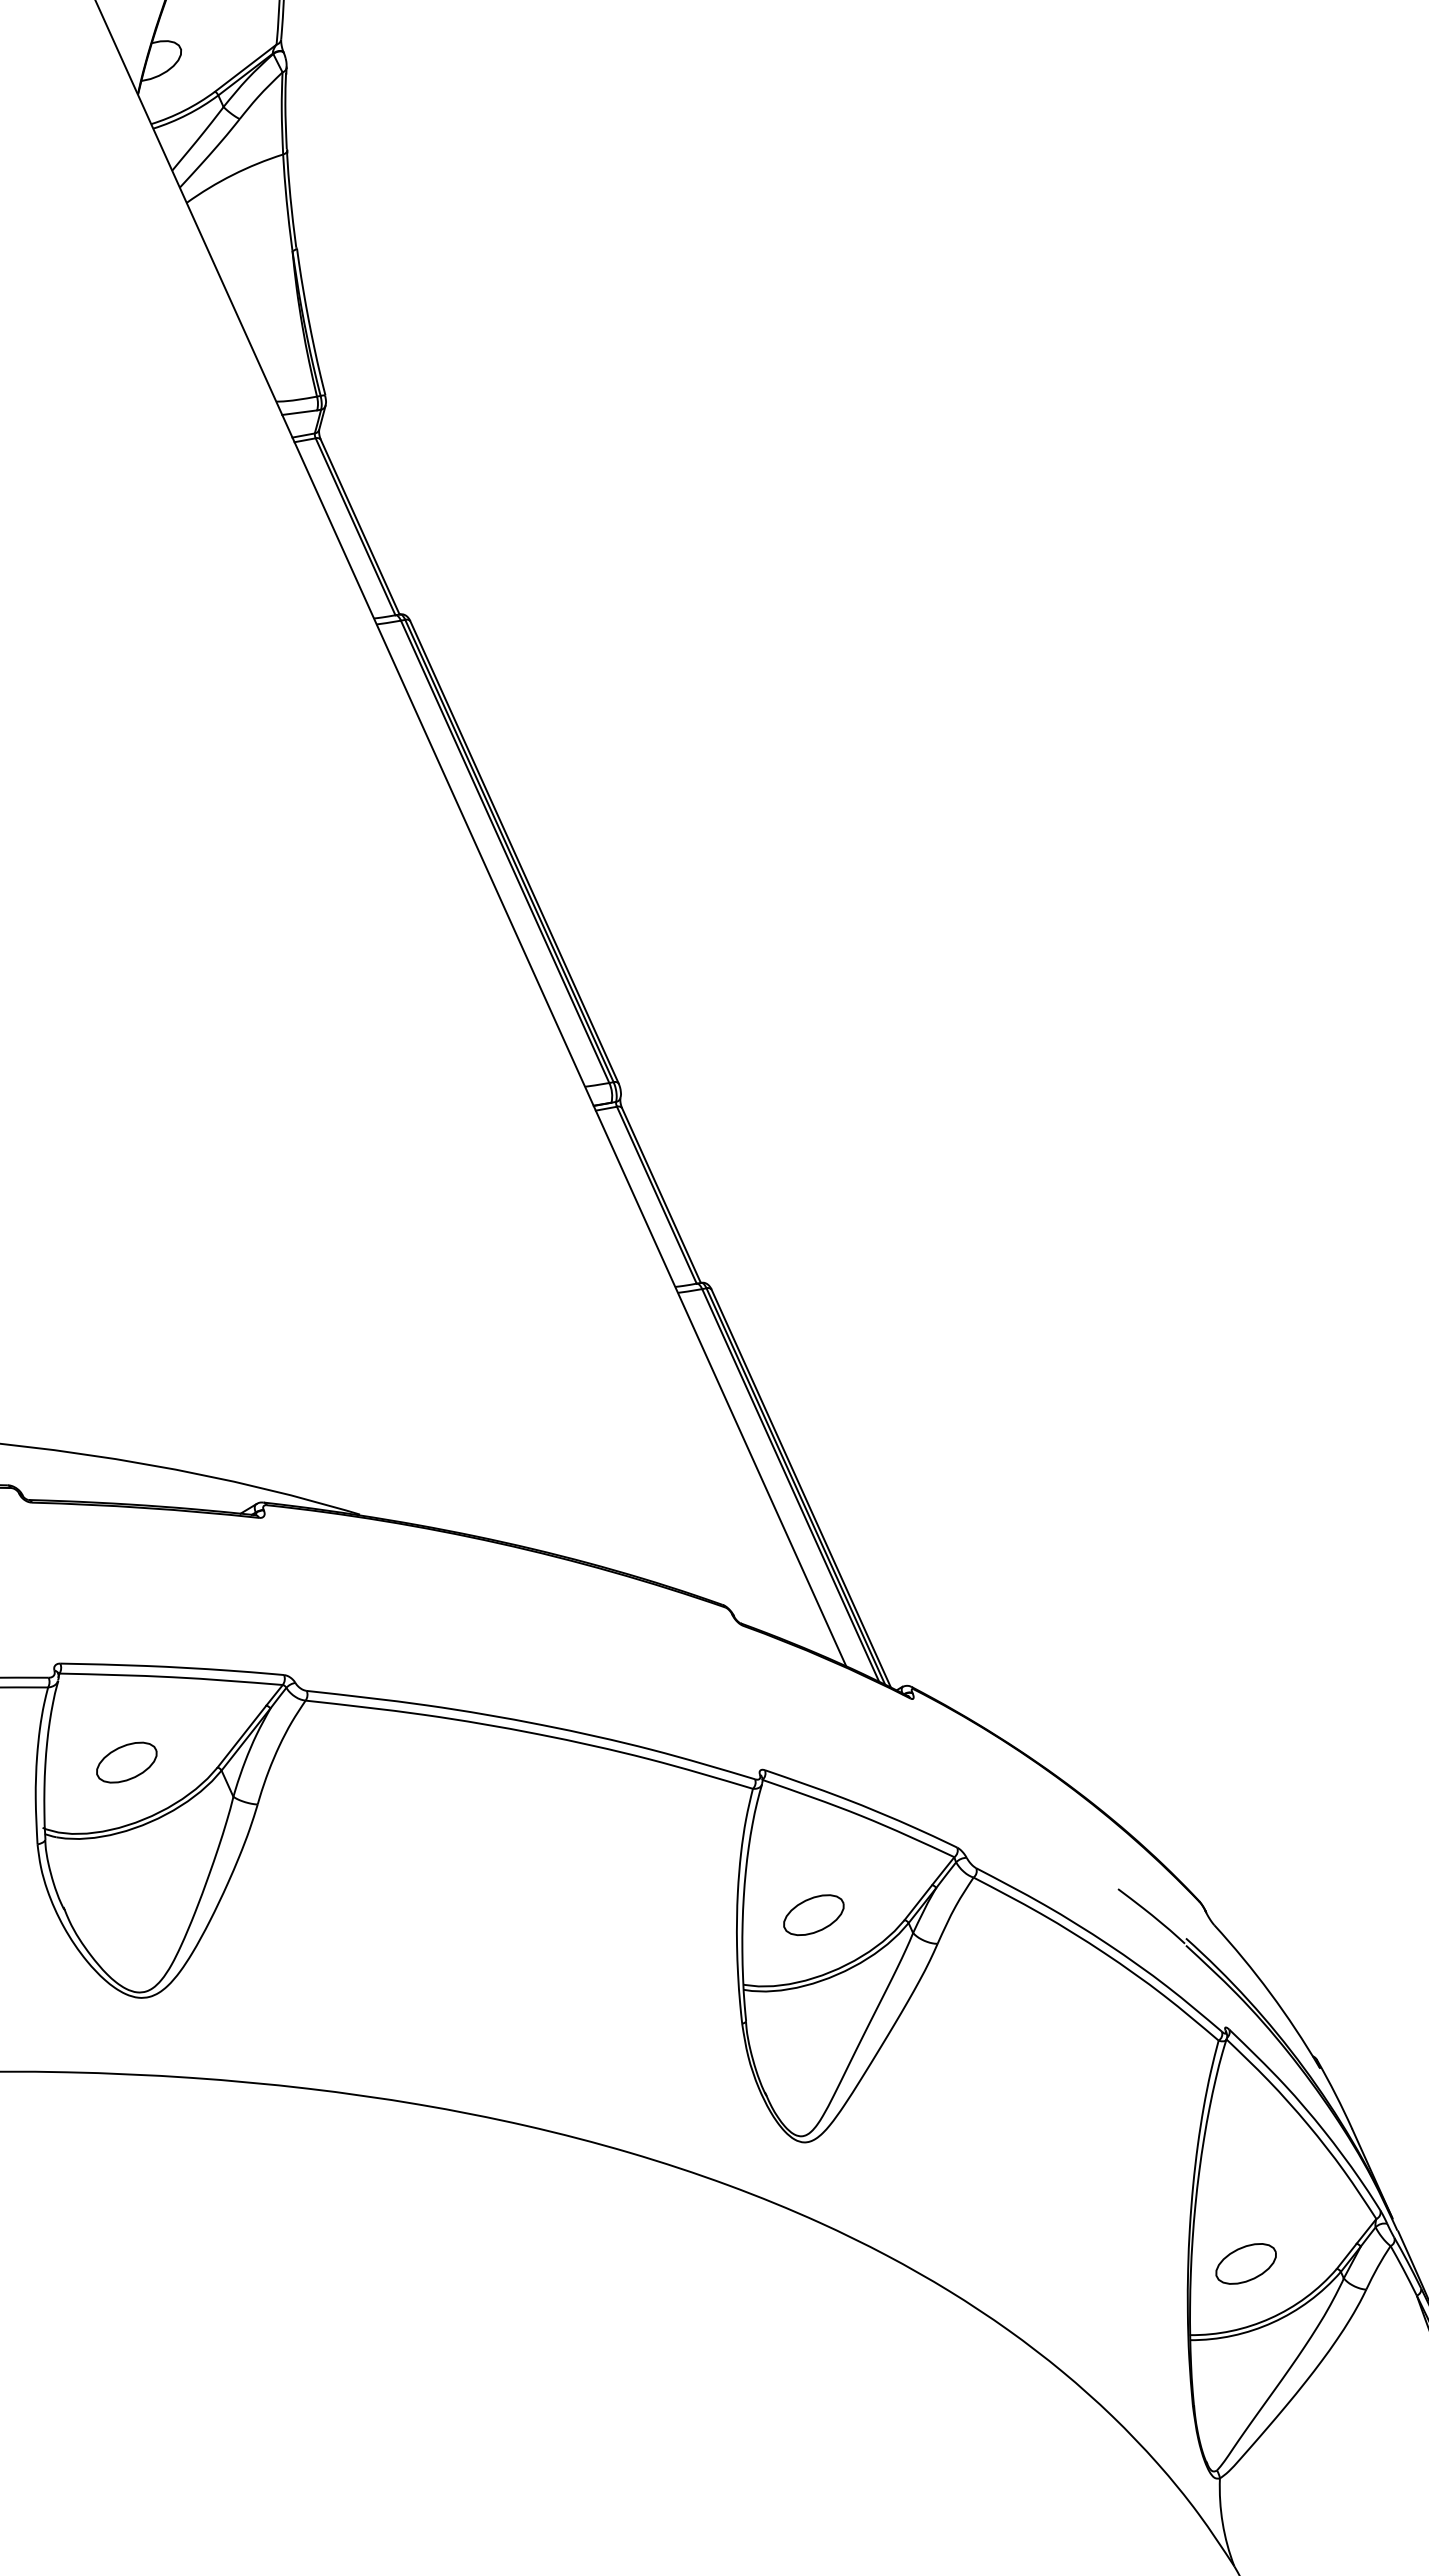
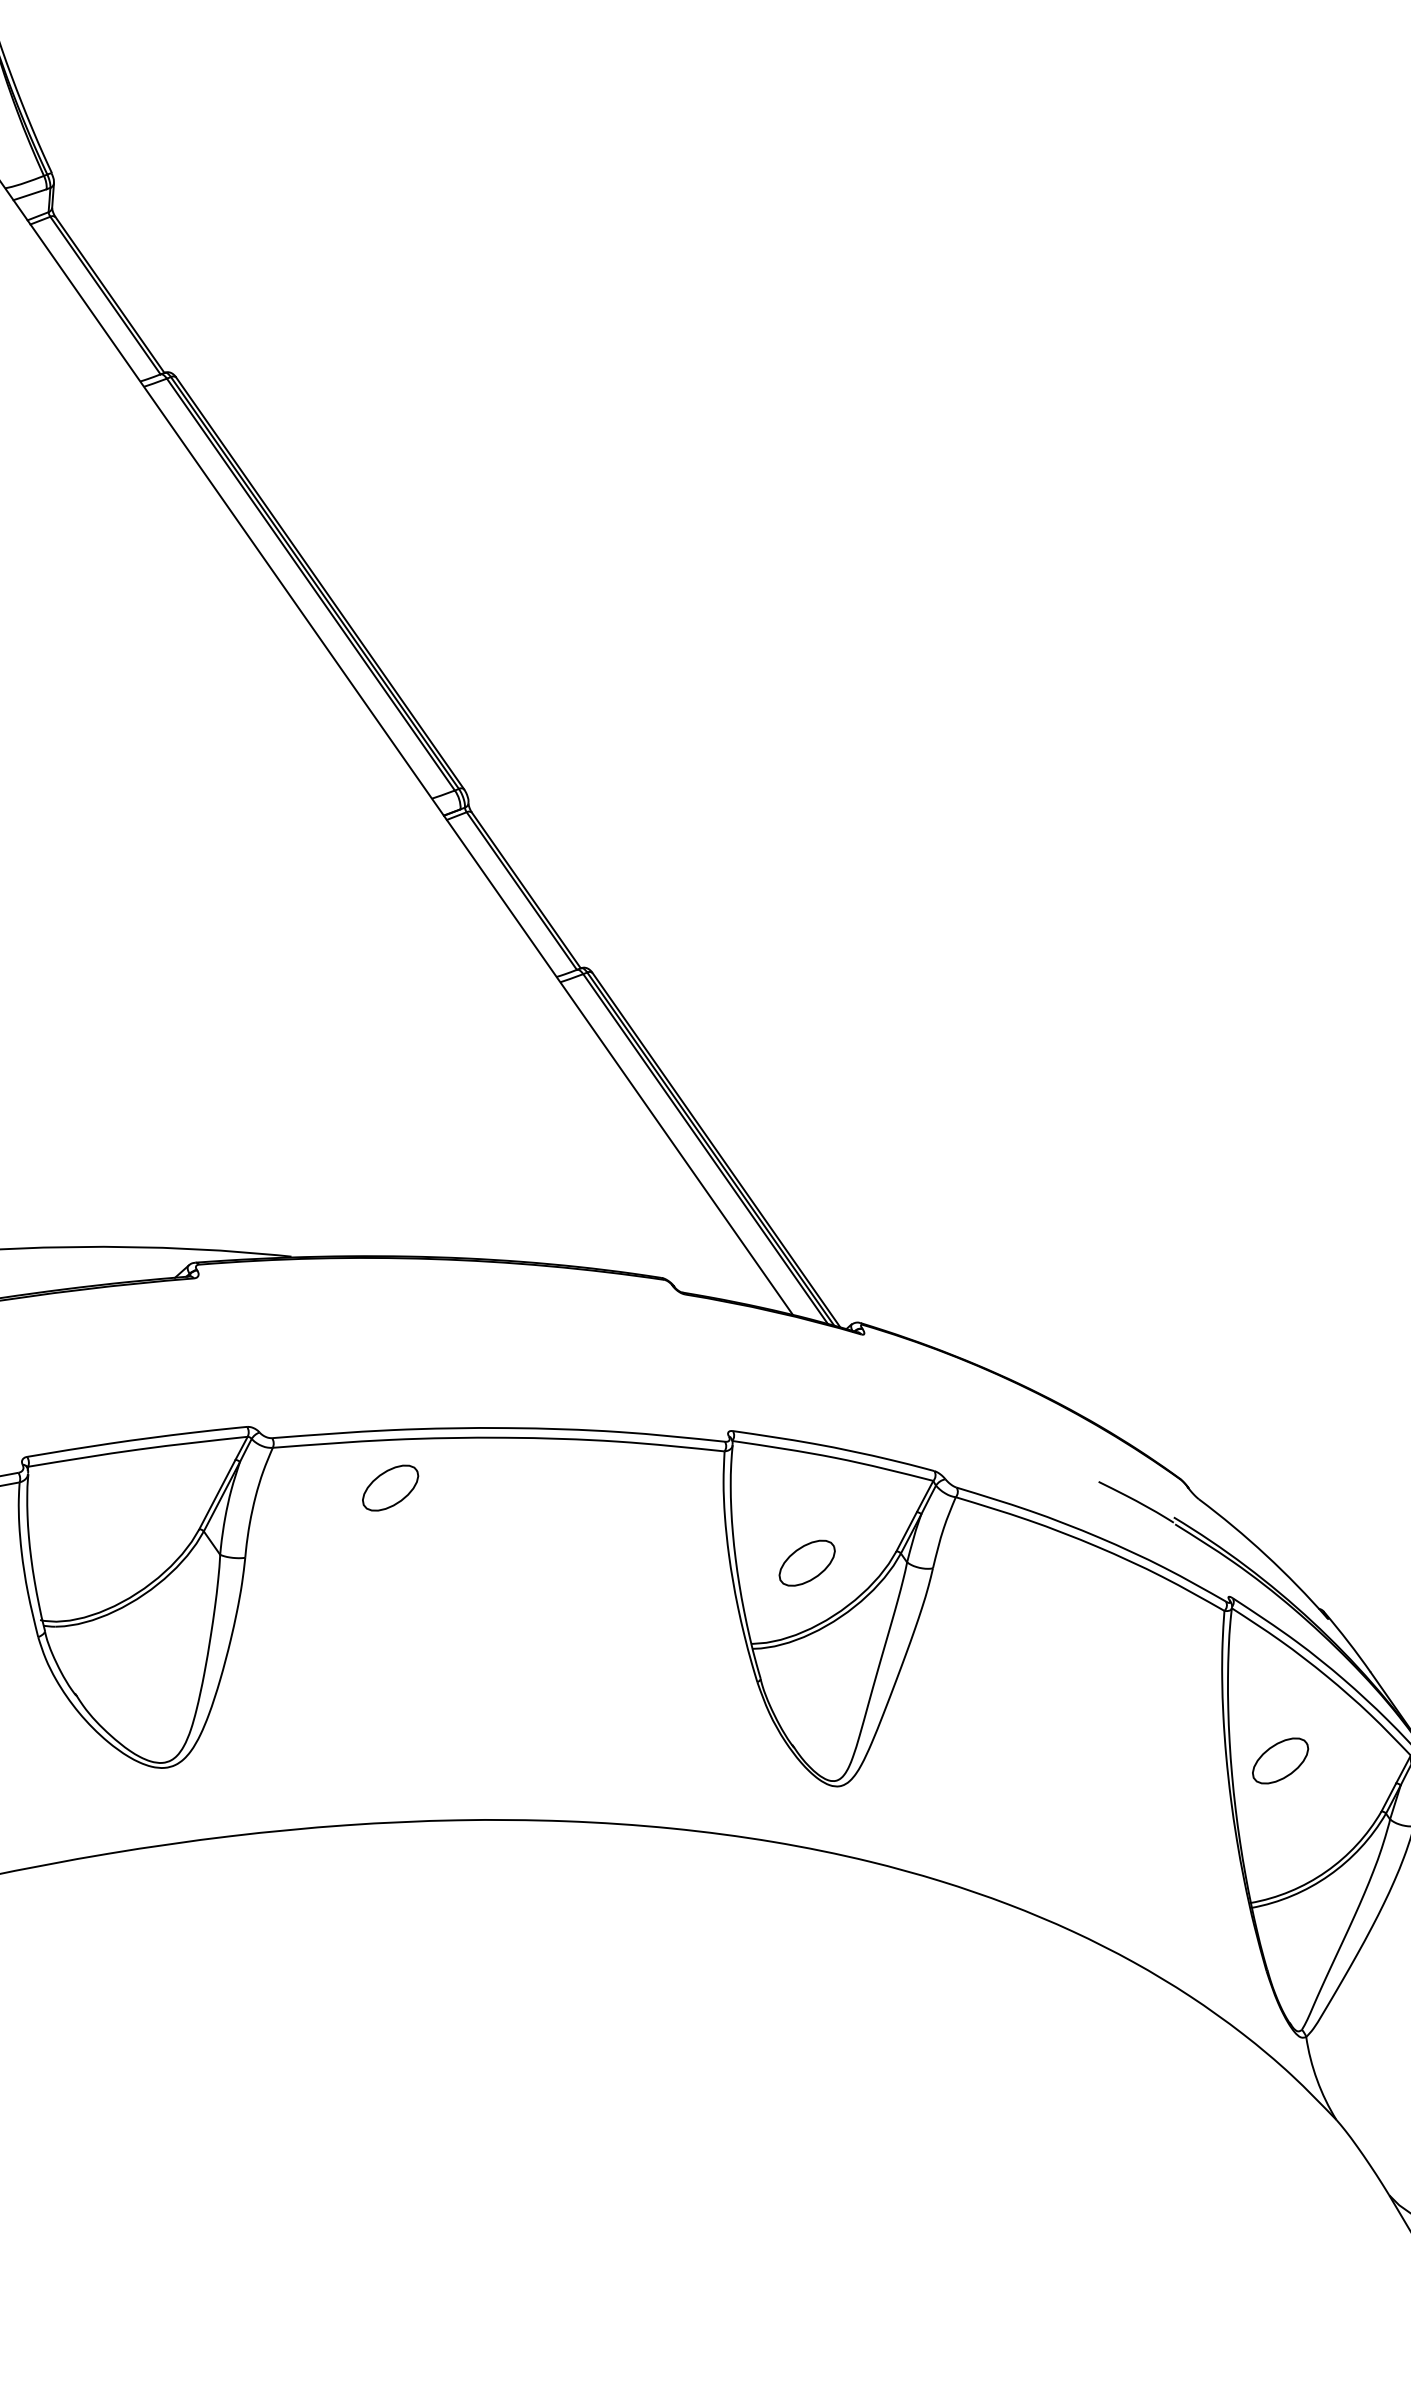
part: (126, 1762) -> (390, 1488), moved
part: (1245, 2263) -> (1279, 1760), moved

